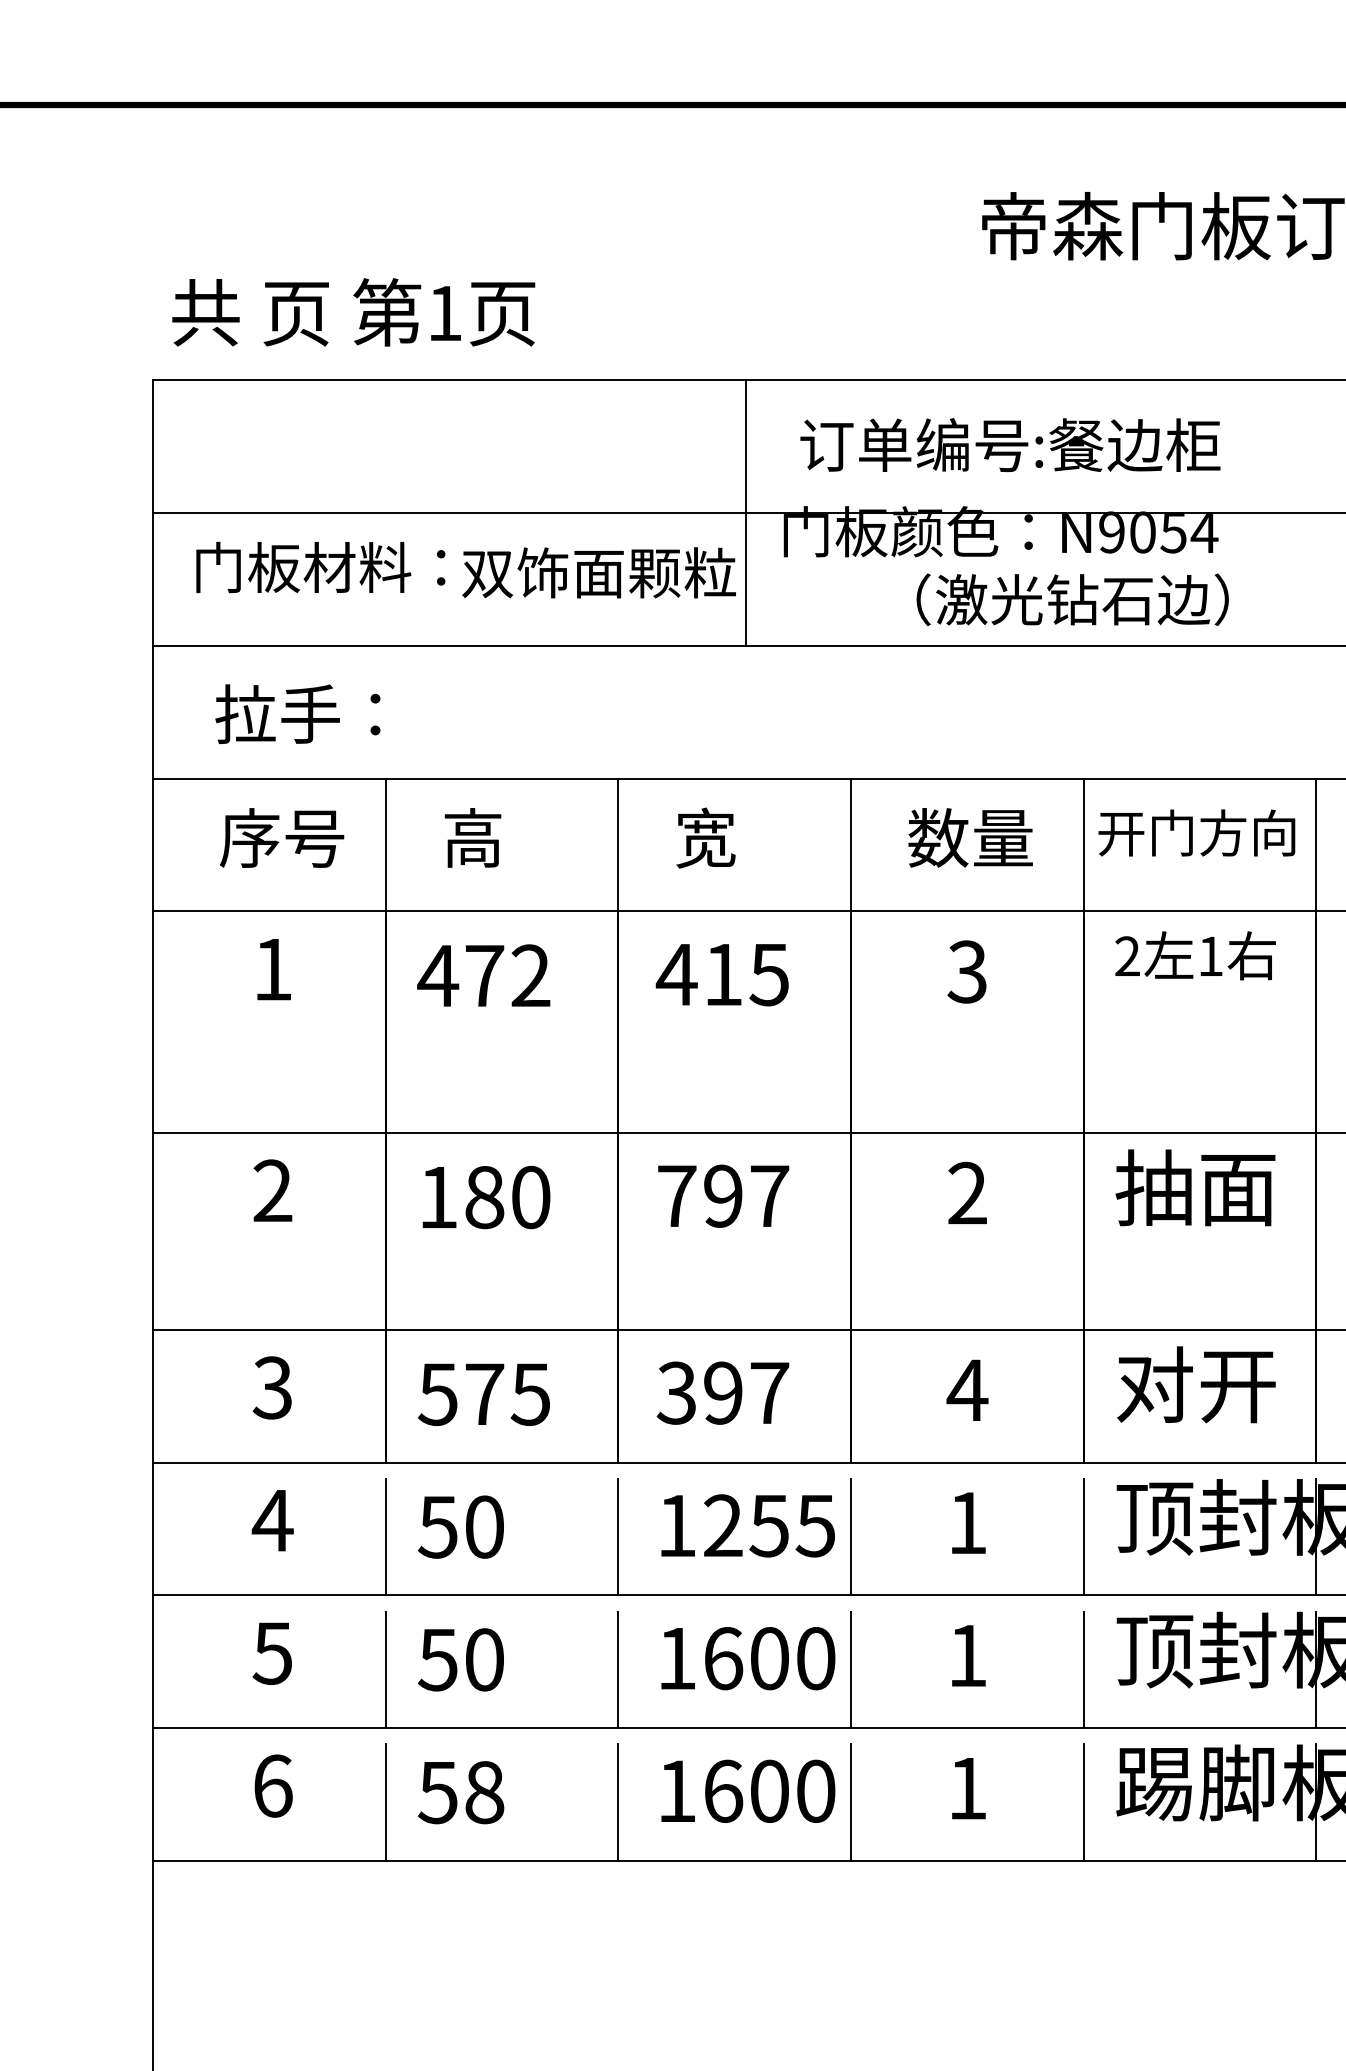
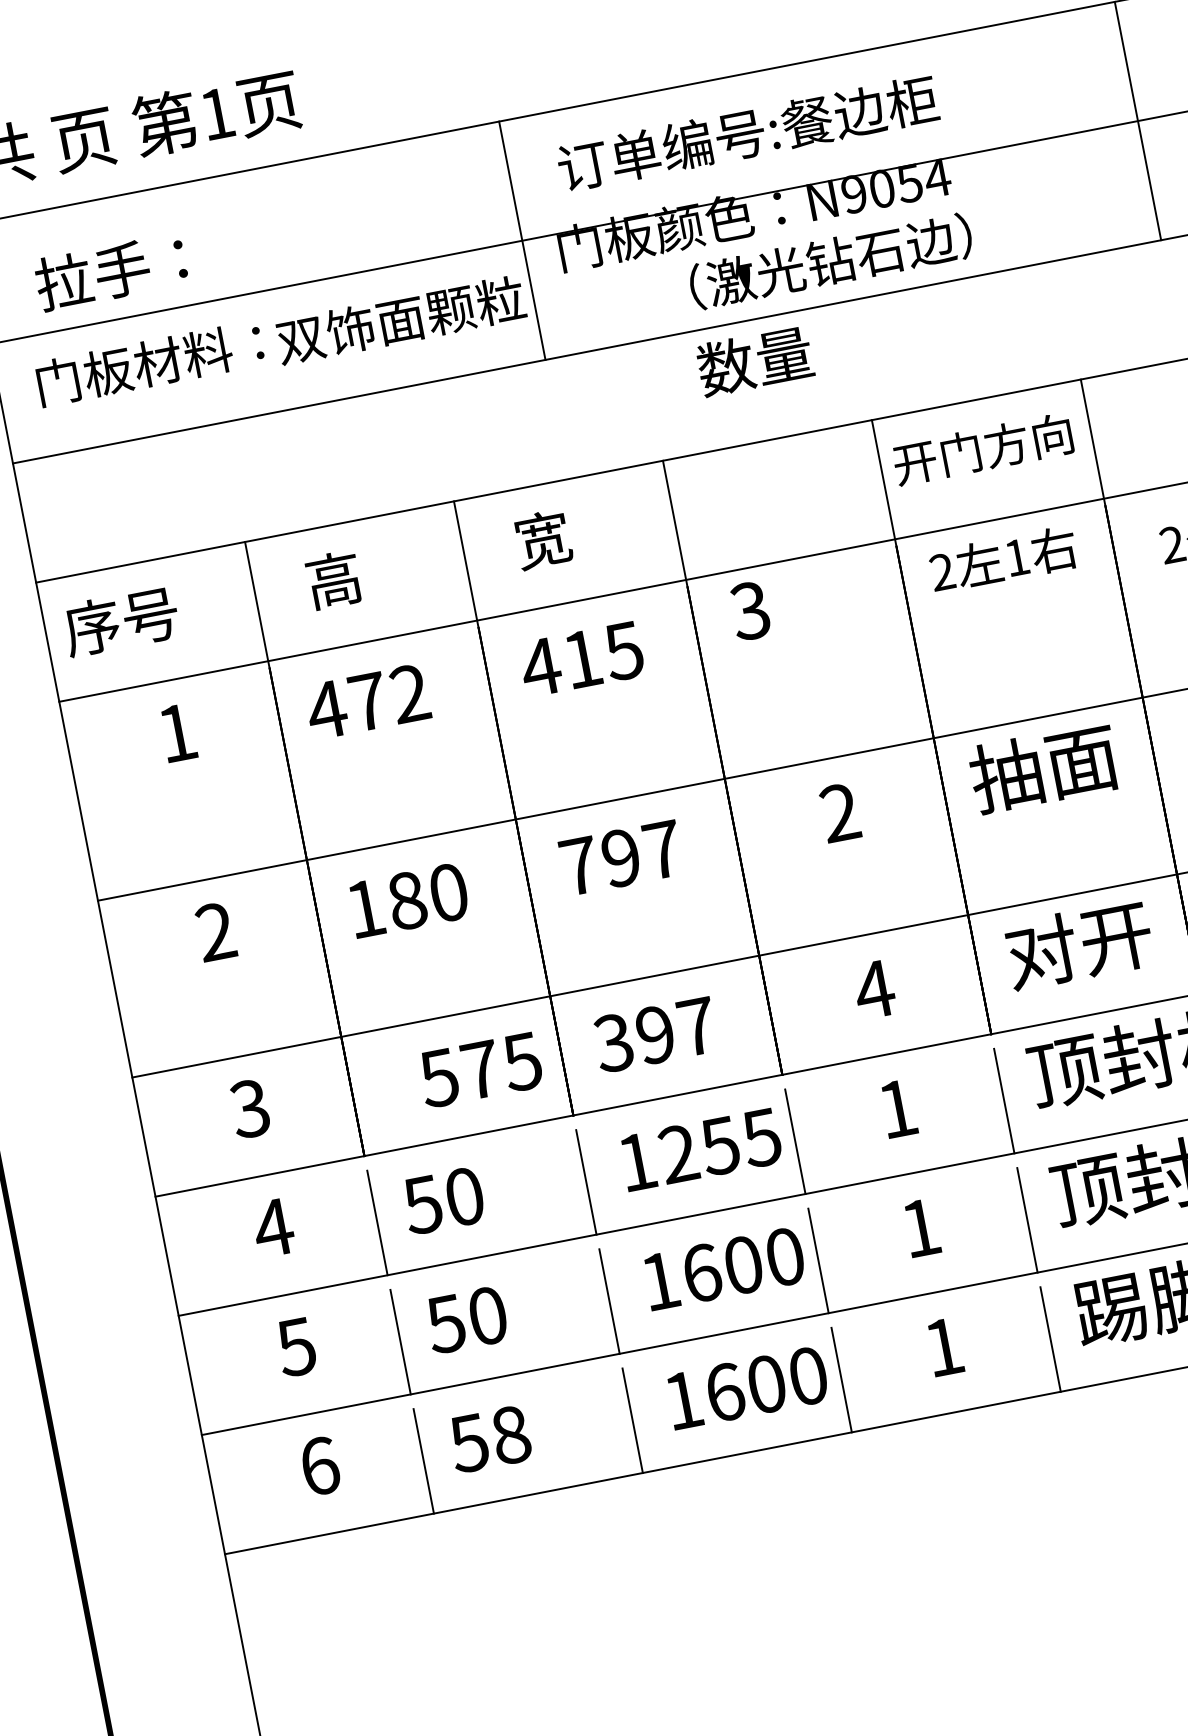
text: (297, 713) -> (110, 271), moved
text: (281, 837) -> (120, 621), moved
text: (970, 837) -> (754, 360), moved
text: (966, 971) -> (749, 610), moved
text: (483, 1394) -> (480, 1070), moved

